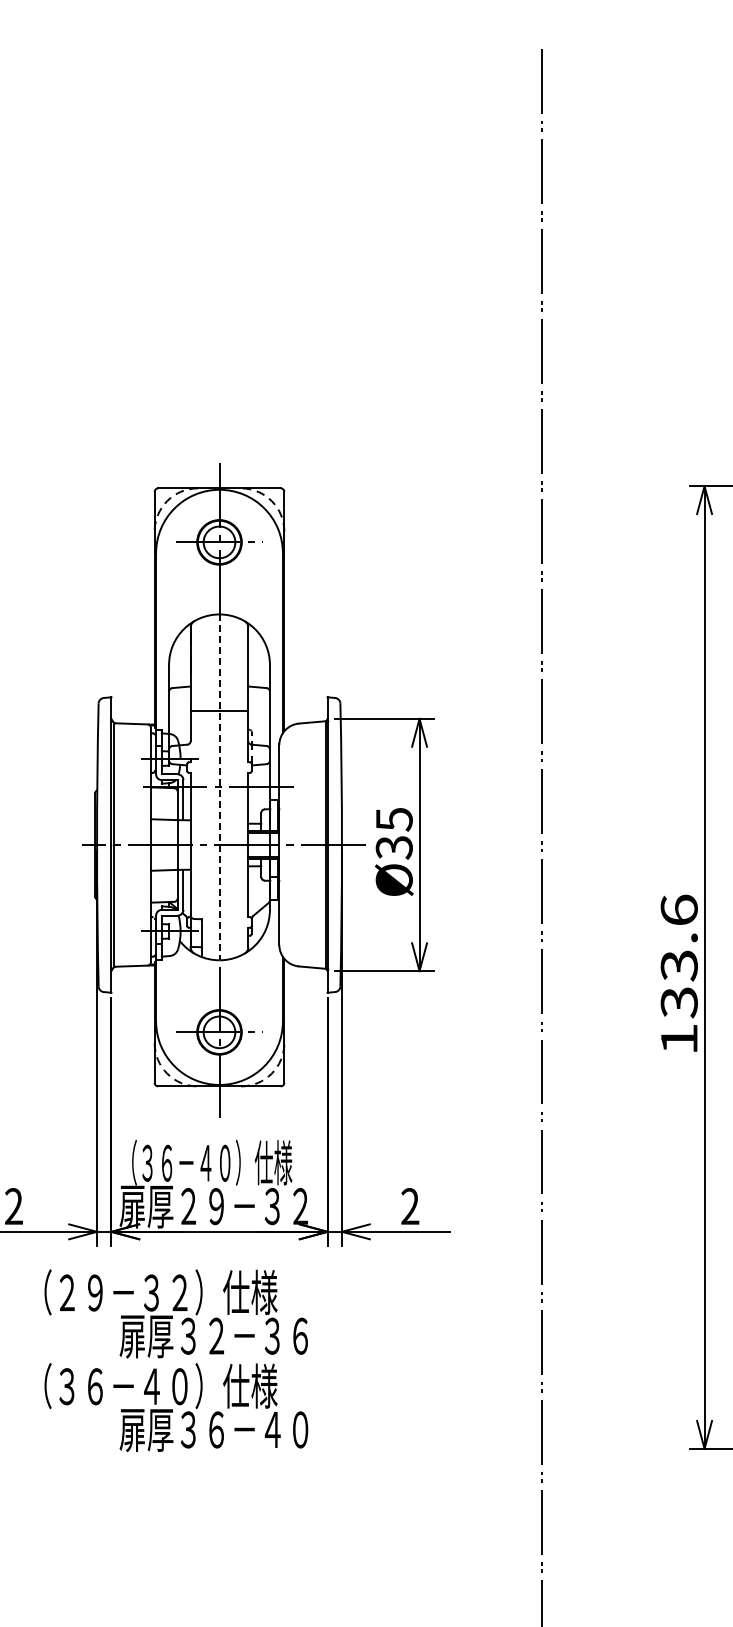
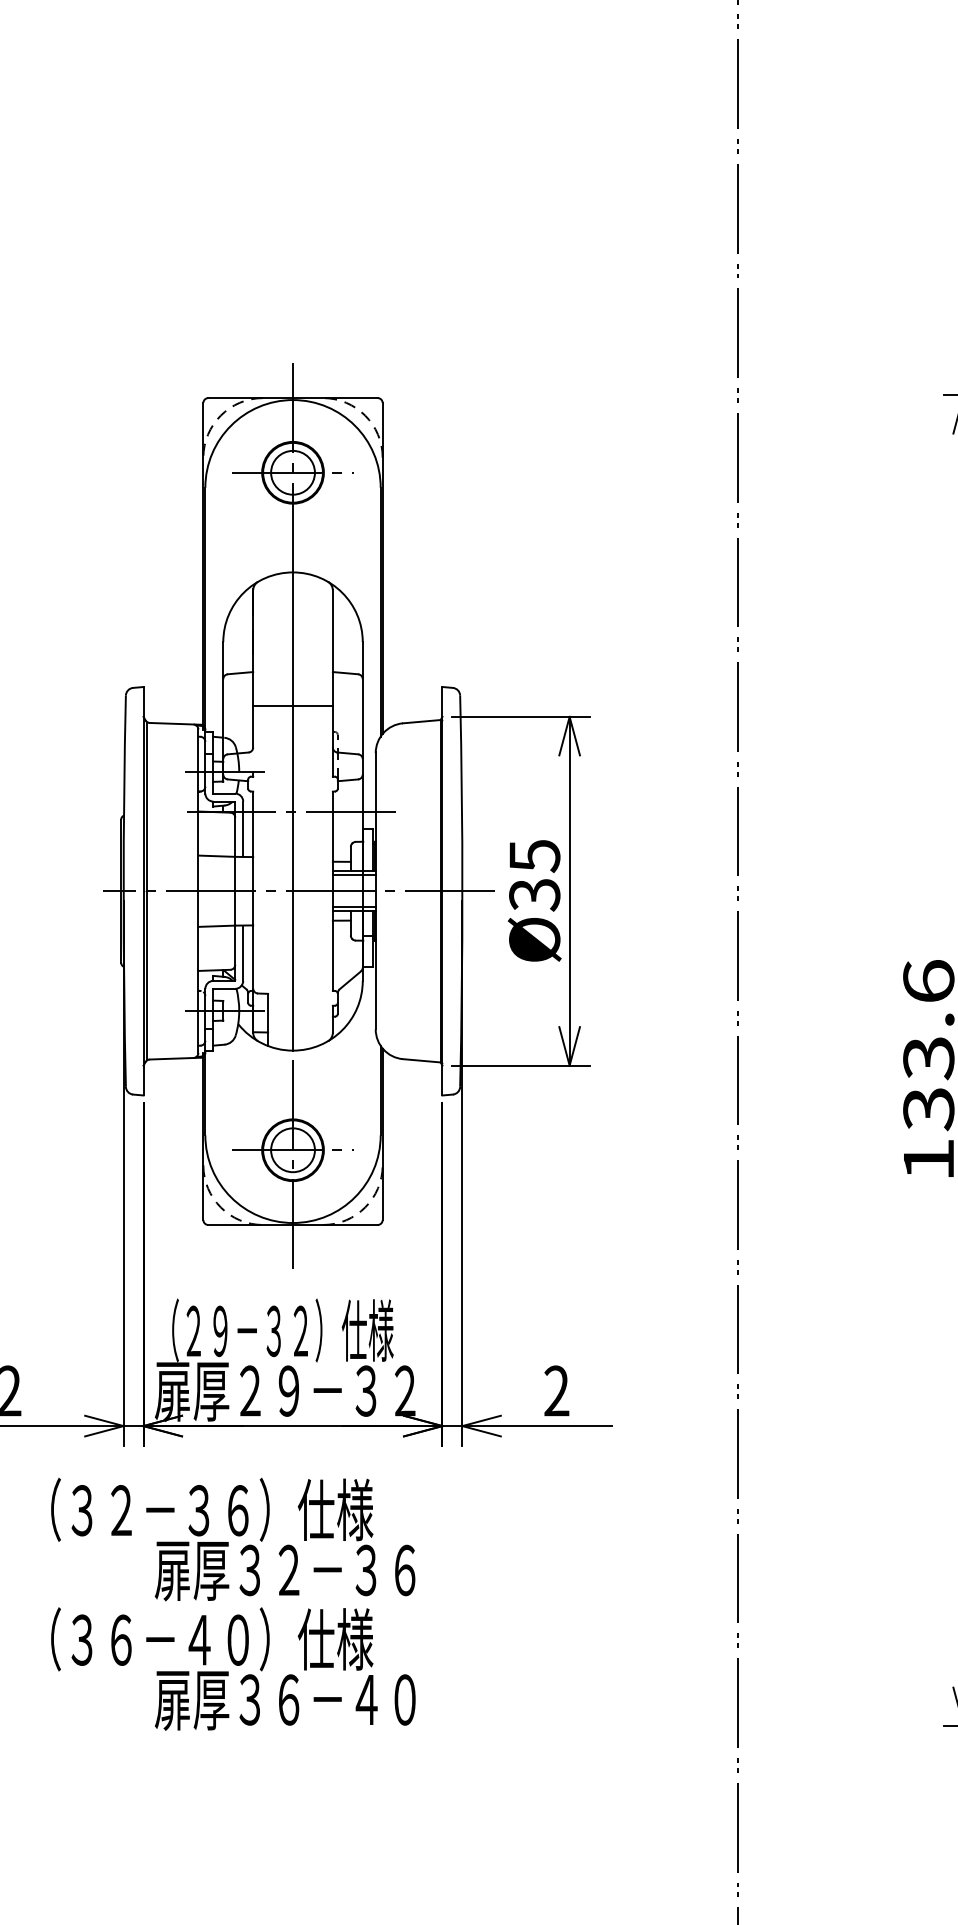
line: (219, 787) -> (293, 811), dashed -> solid
text: (186, 1162) -> (247, 1330), （３６－４０）仕様 -> （２９－３２）仕様
text: (123, 1292) -> (160, 1509), （２９－３２）仕様 -> （３２－３６）仕様

